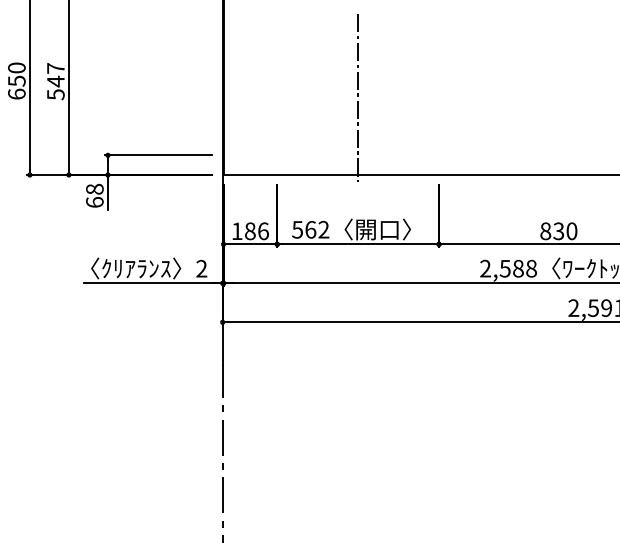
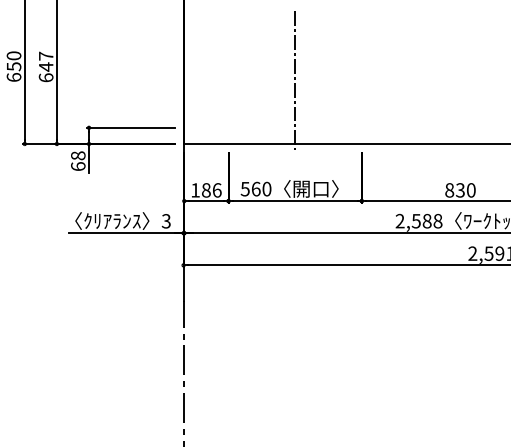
text: (55, 94) -> (45, 77), 547 -> 647
text: (323, 230) -> (266, 189), 562 -> 560
text: (200, 269) -> (165, 221), 2 -> 3

